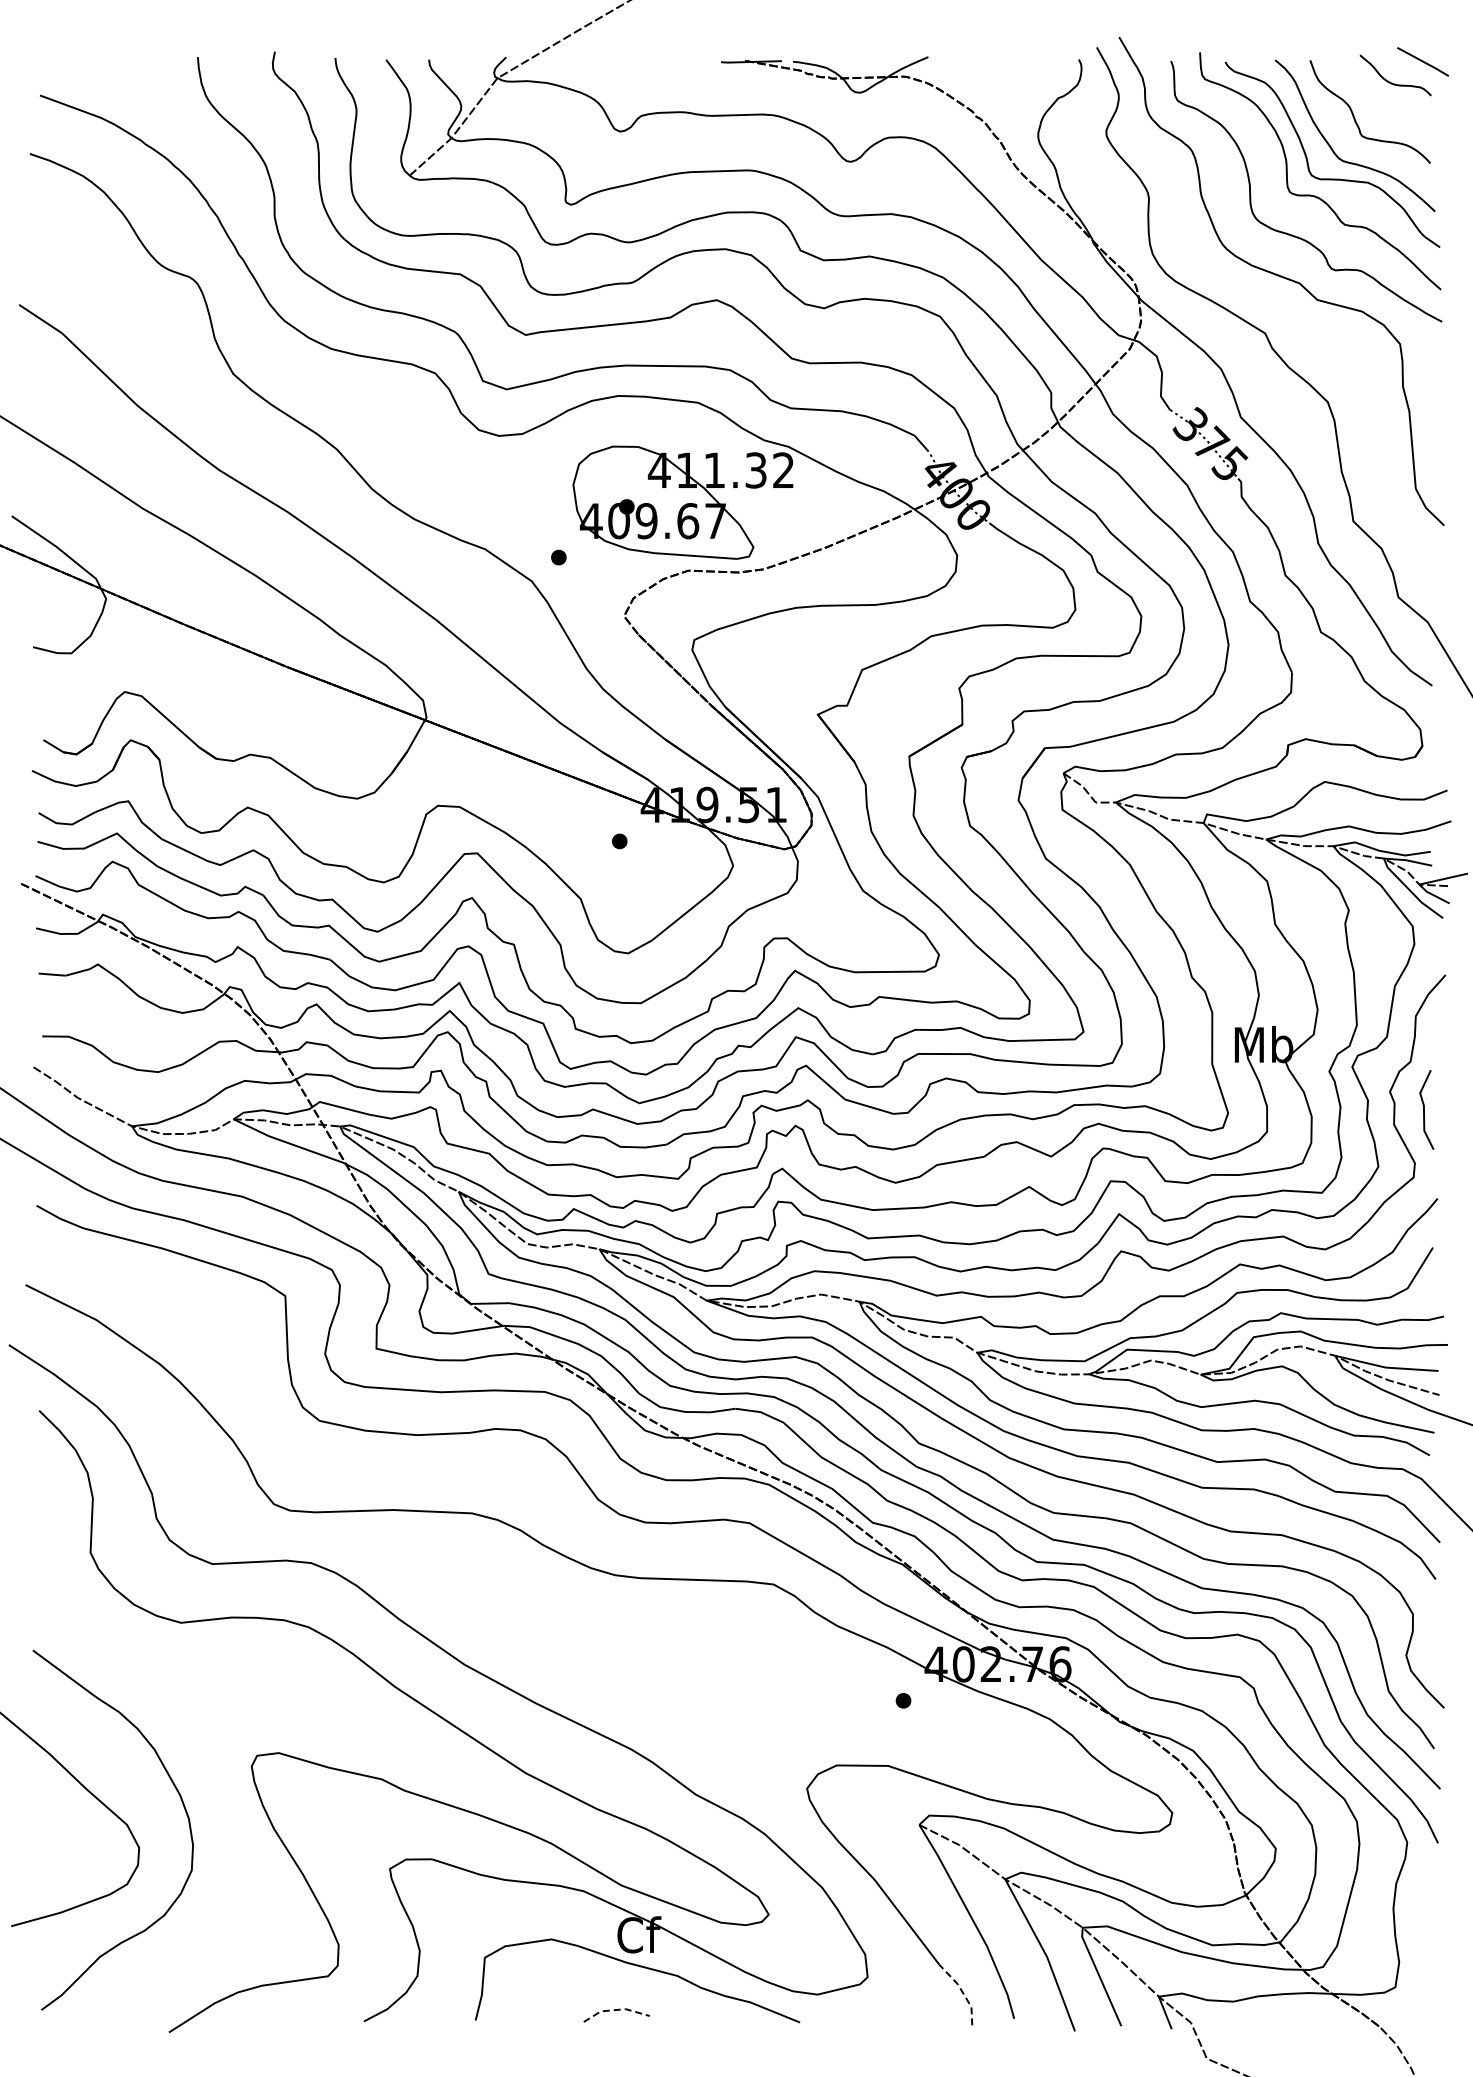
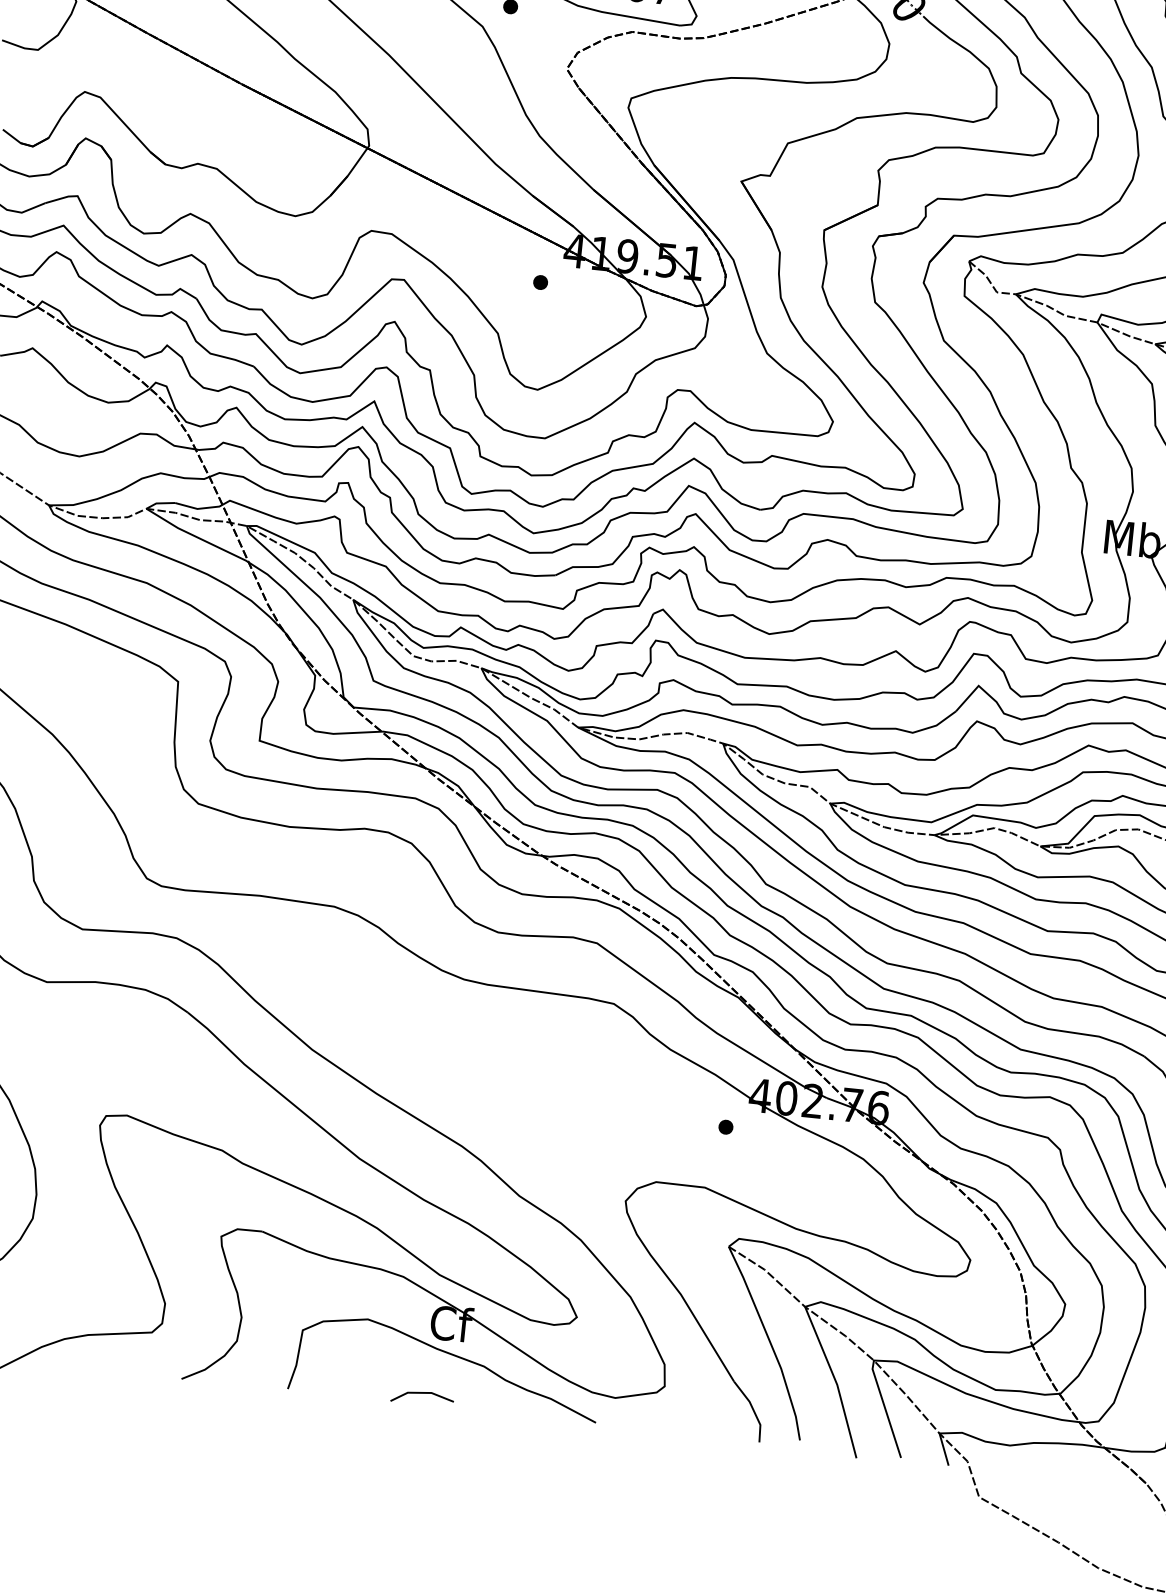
line: (962, 1991) -> (753, 1409), dashed -> solid
line: (615, 2010) -> (421, 1393), dashed -> solid

